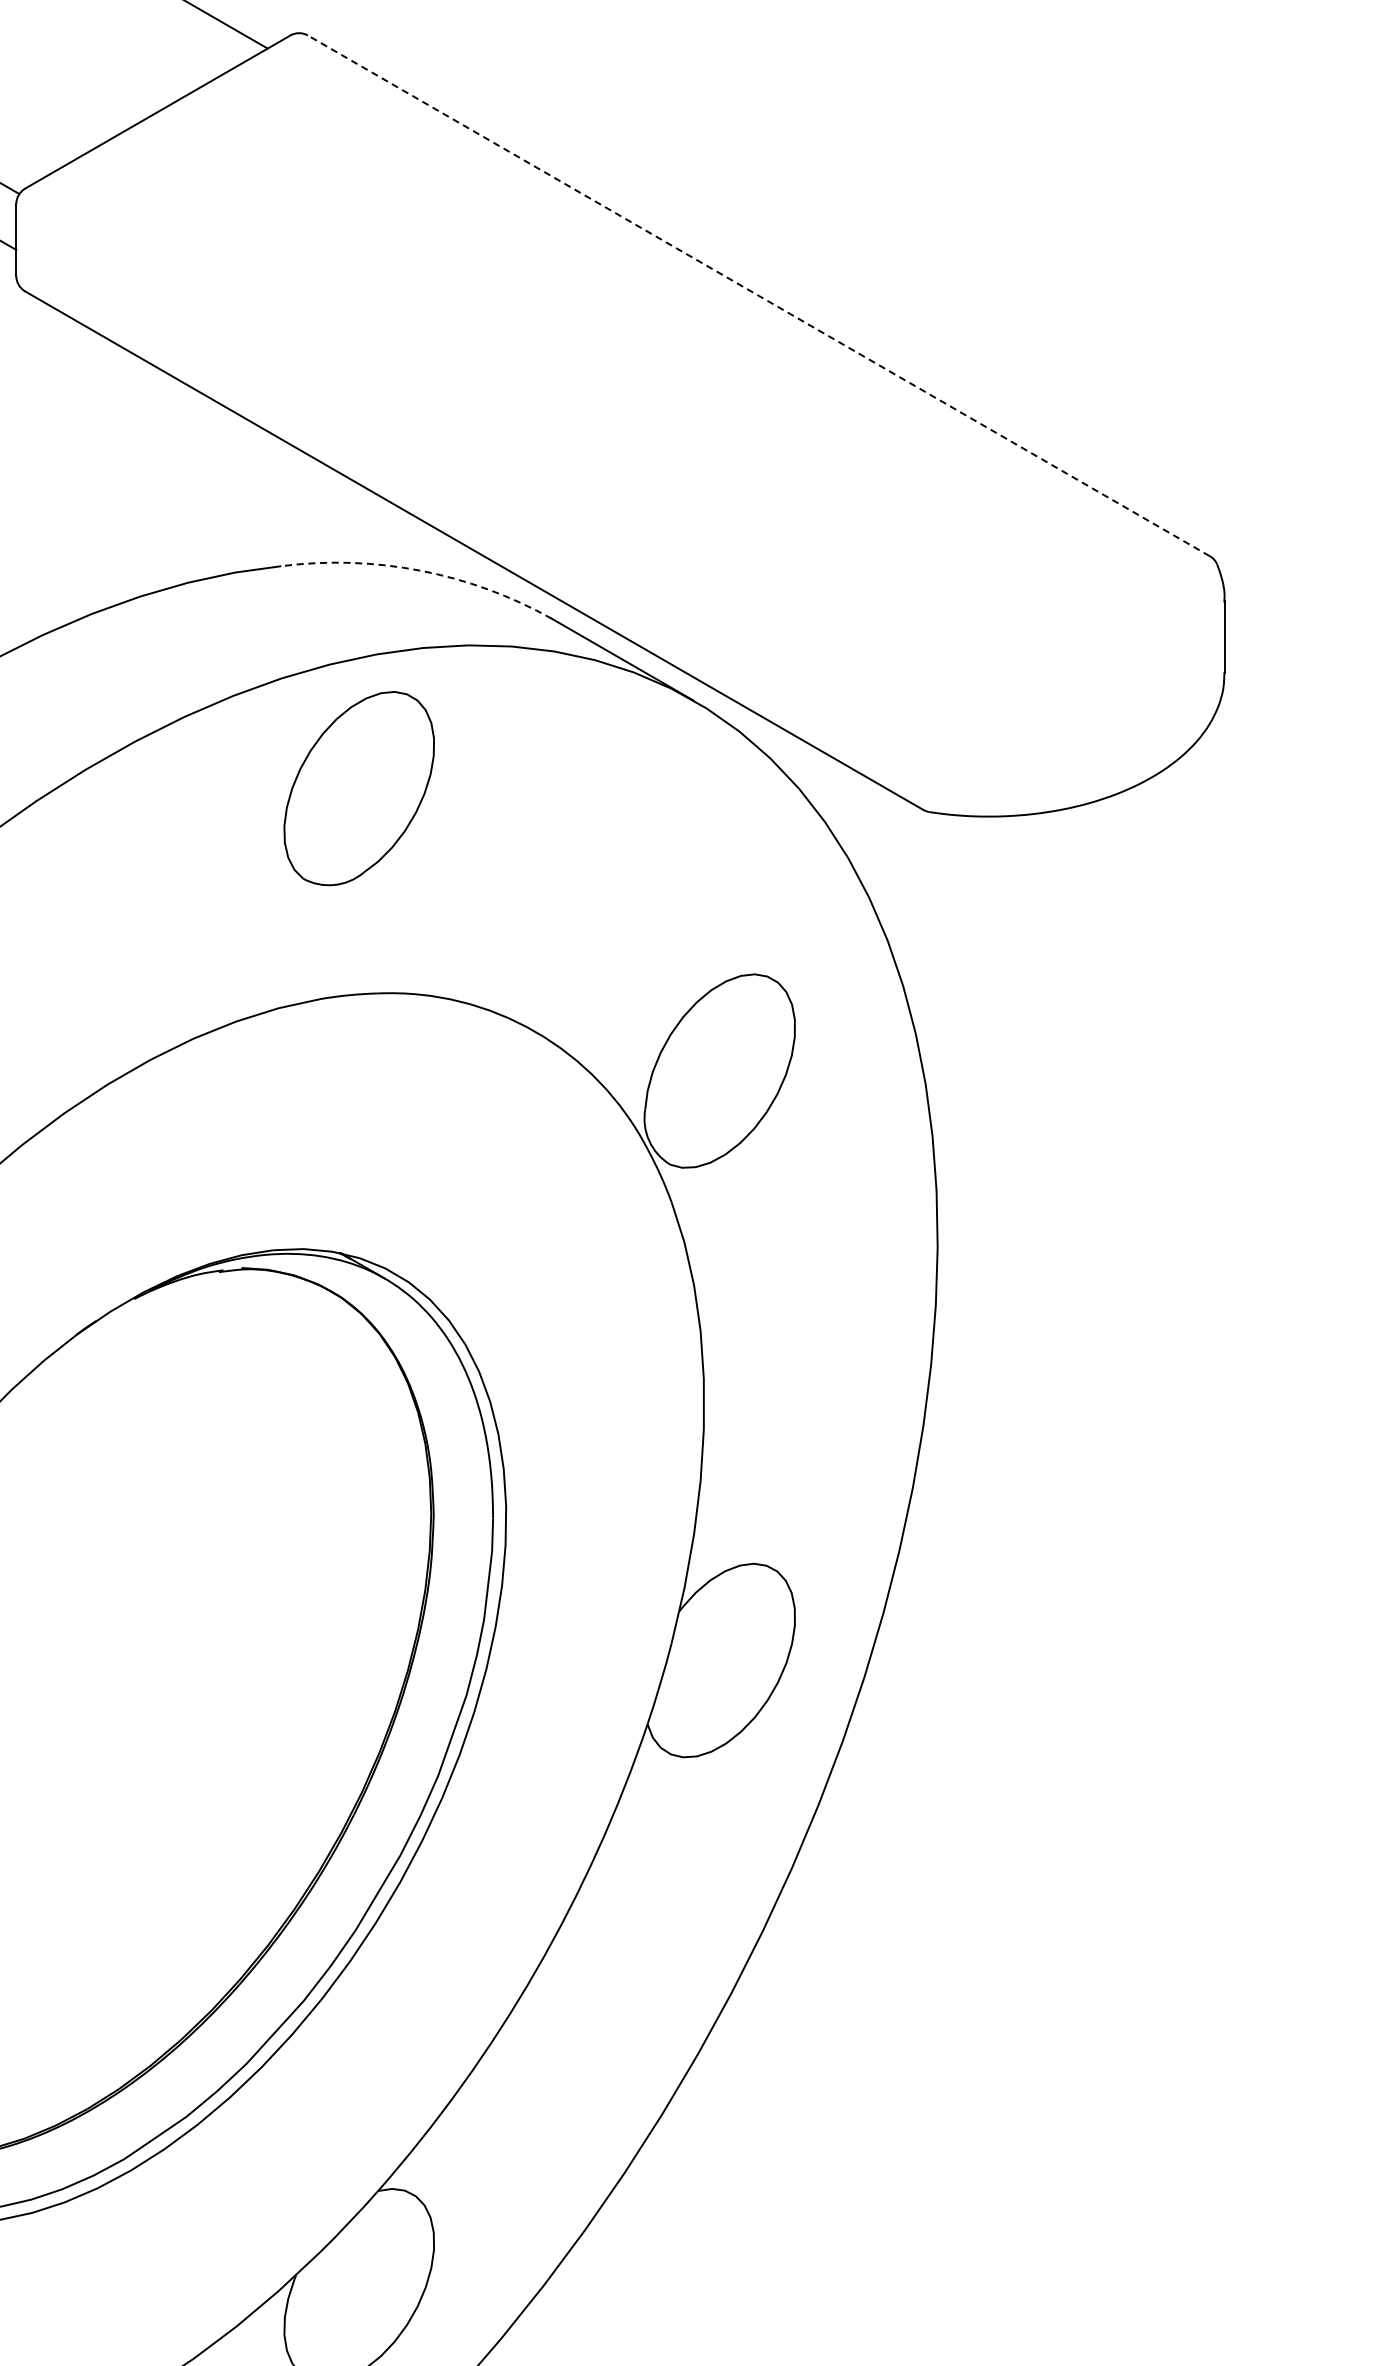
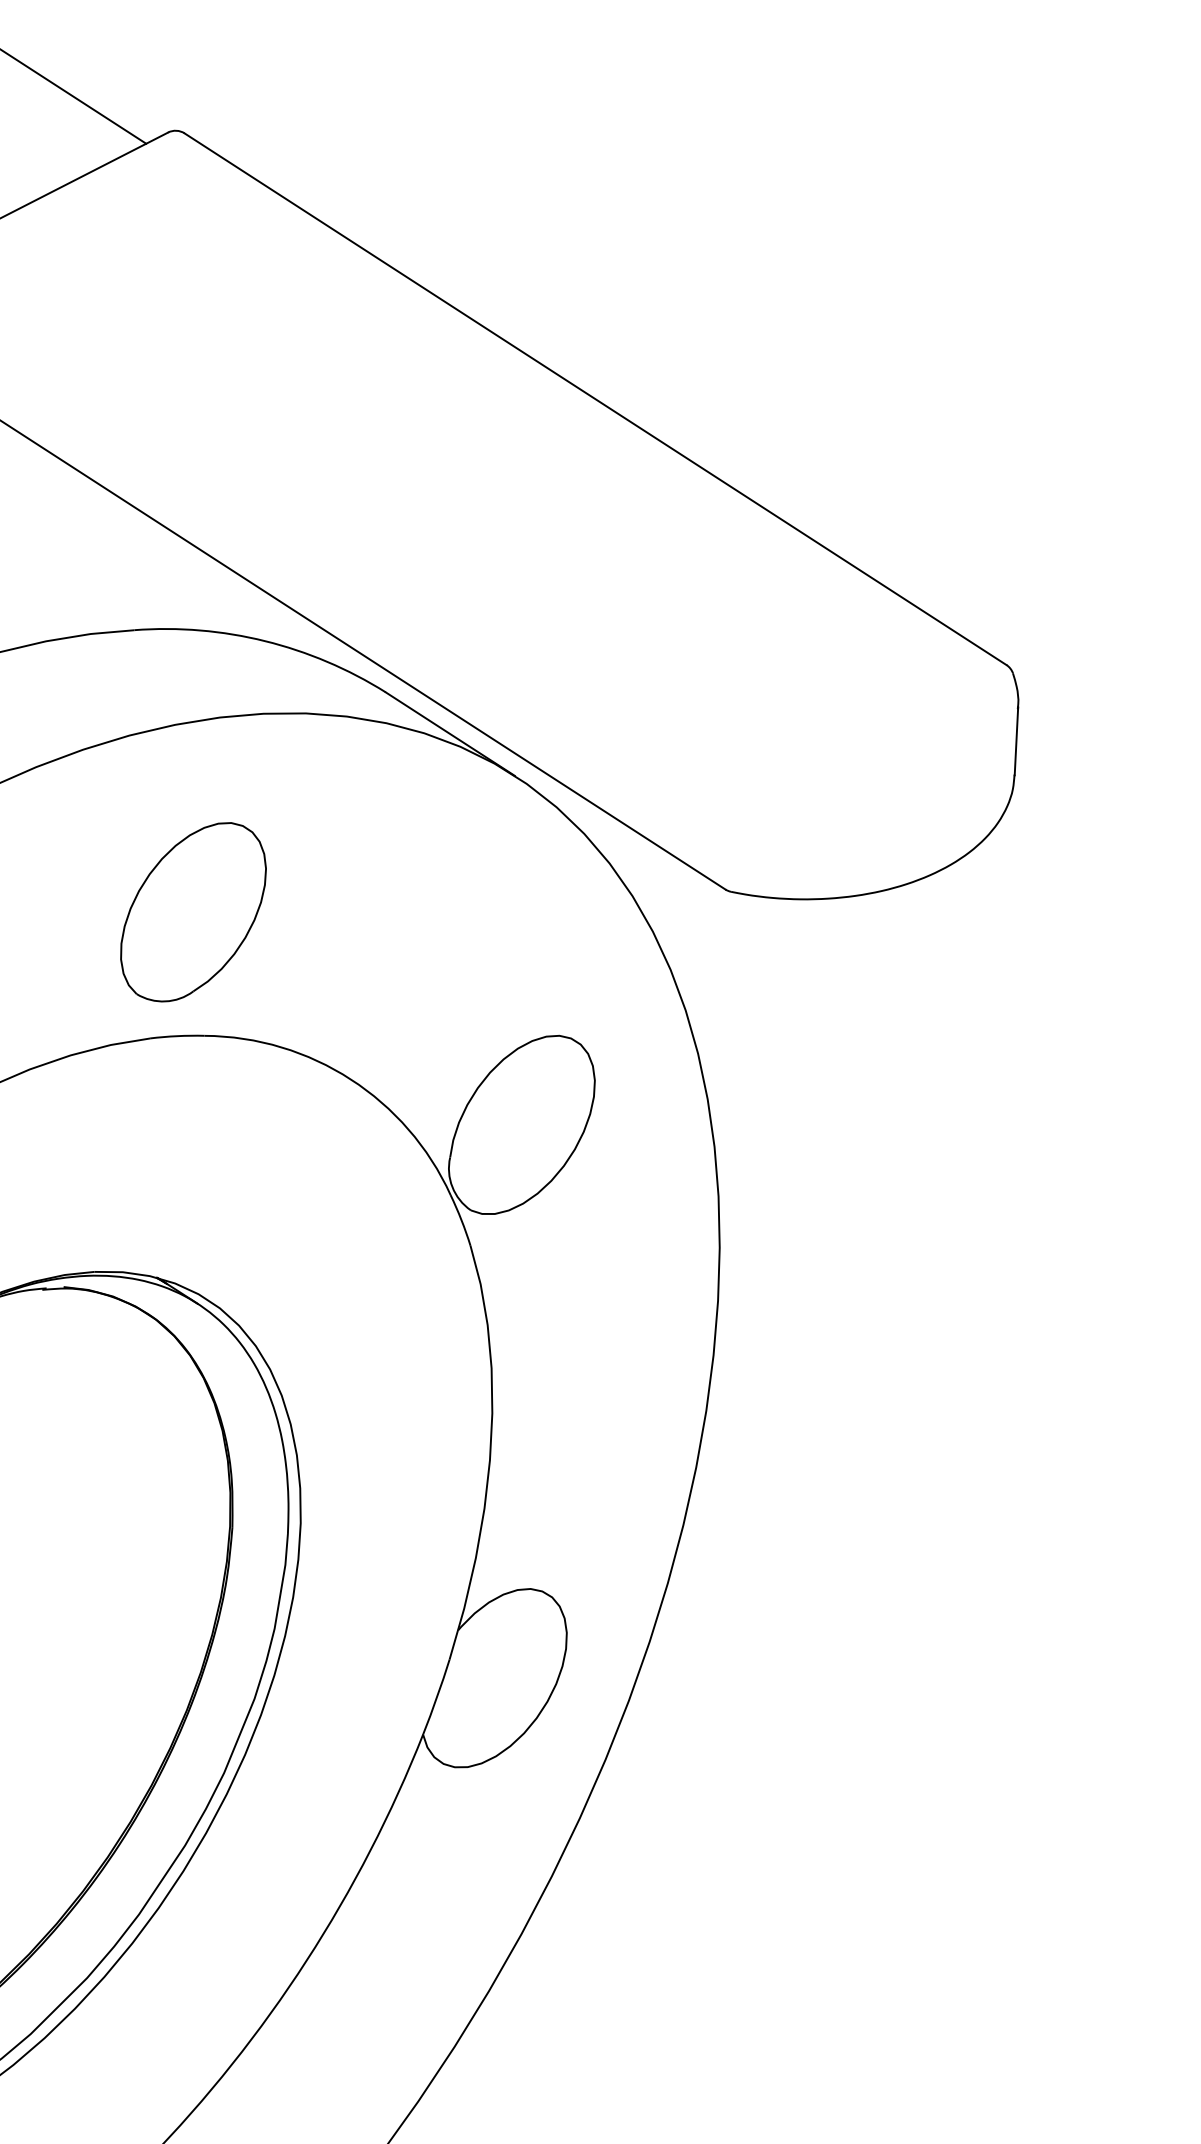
line: (758, 295) -> (595, 398), dashed -> solid
arc: (420, 570) -> (264, 640), dashed -> solid
part: (358, 788) -> (192, 911), moved

